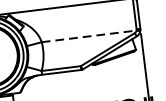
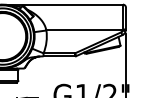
line: (90, 36) -> (85, 30), dashed -> solid

